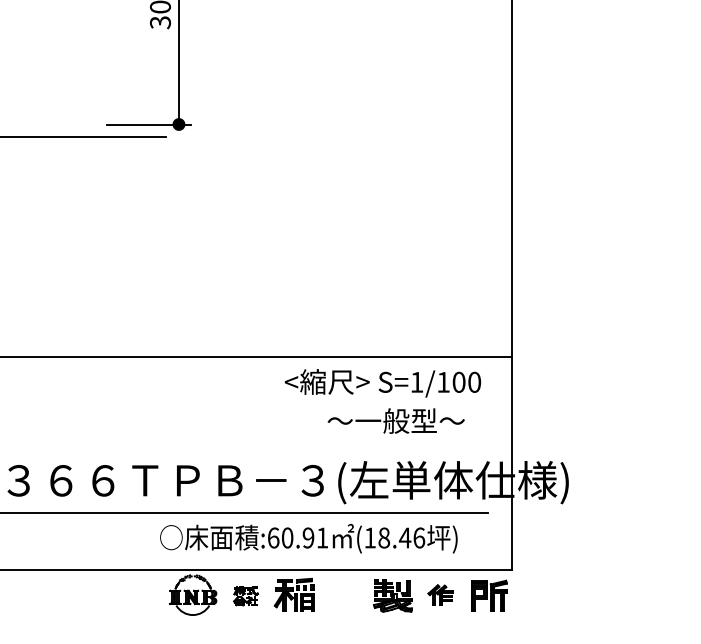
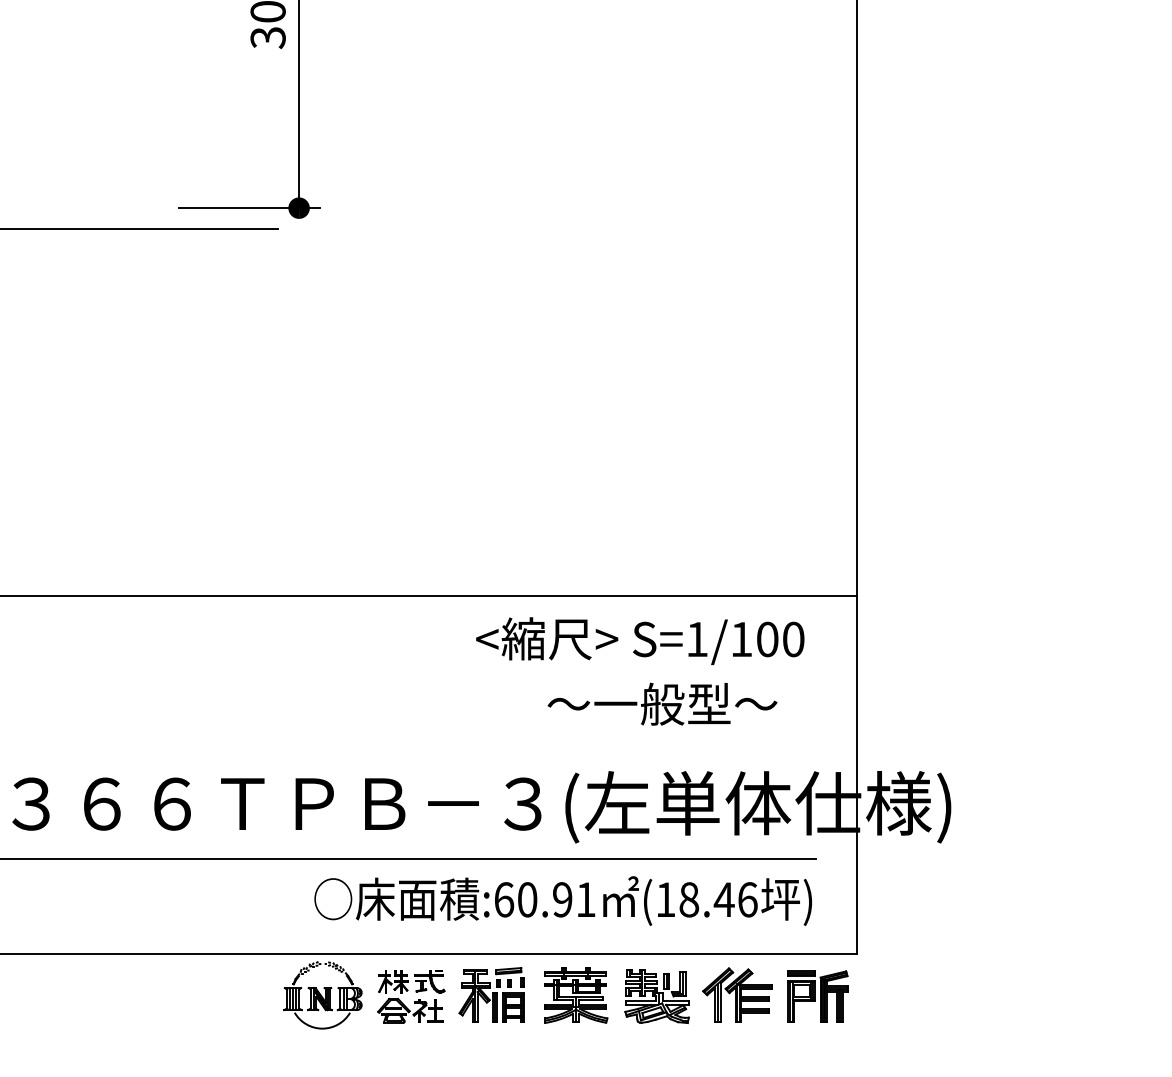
text: (308, 538) -> (562, 900), moved
part: (440, 594) -> (736, 994), size x1.67
part: (245, 595) -> (410, 995), size x1.67
part: (344, 595) -> (575, 995), added

